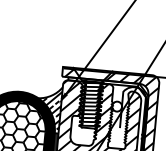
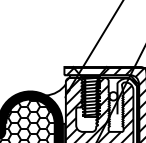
hatch: (48, 109) -> (55, 104), removed

